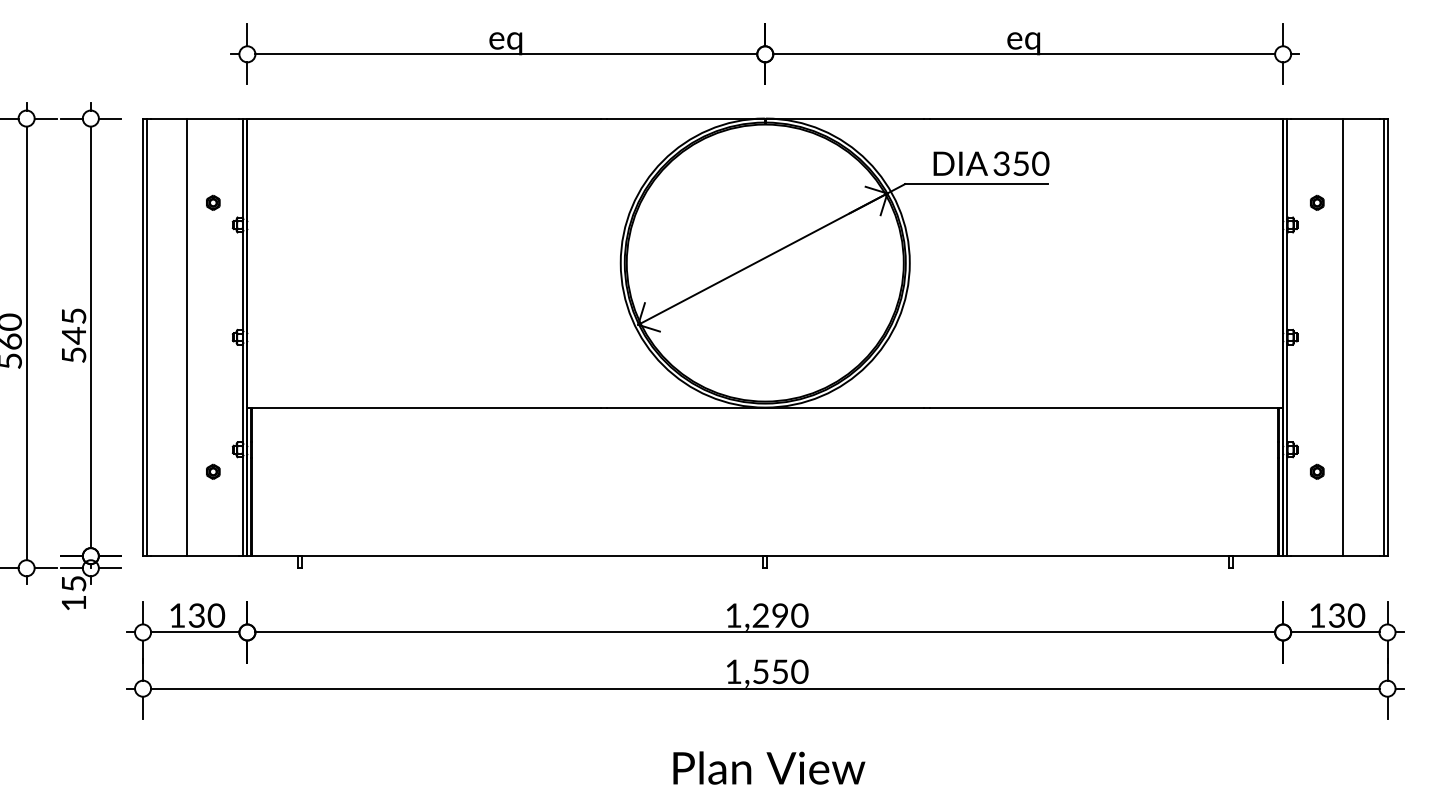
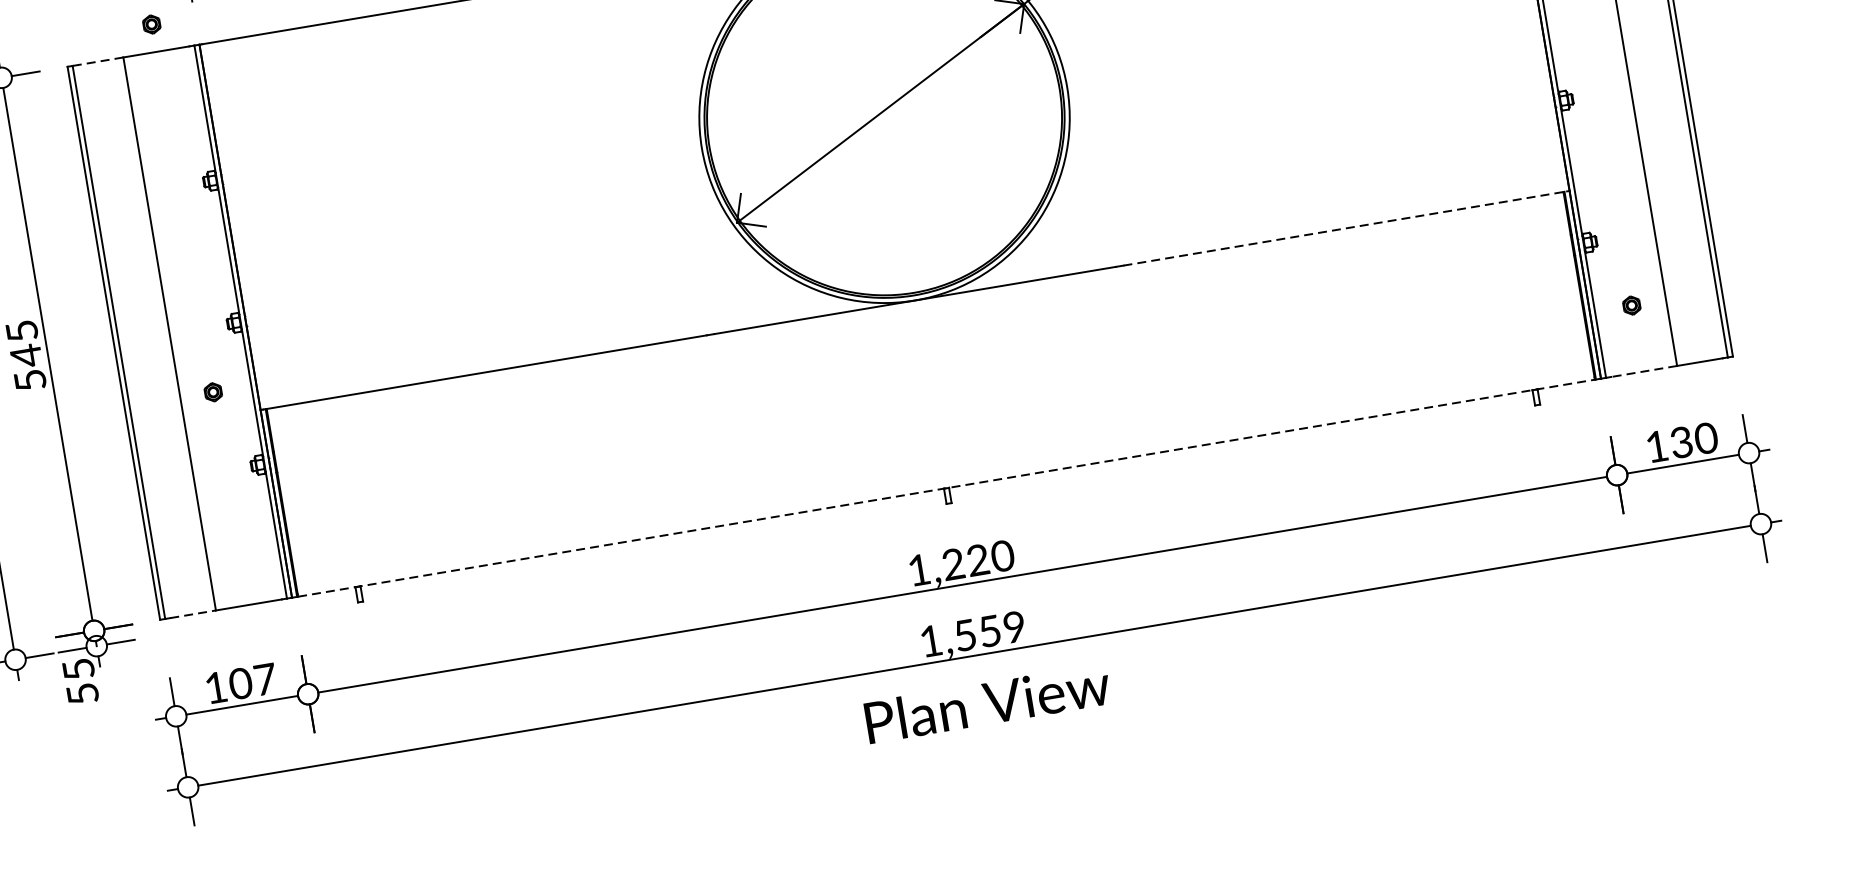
line: (168, 118) -> (99, 61), solid -> dashed
part: (213, 202) -> (151, 24), moved
line: (1105, 407) -> (1345, 228), solid -> dashed
part: (213, 471) -> (213, 391), moved
part: (1317, 471) -> (1632, 305), moved
line: (169, 556) -> (193, 614), solid -> dashed
line: (765, 556) -> (946, 488), solid -> dashed
line: (1316, 556) -> (1643, 372), solid -> dashed
text: (74, 602) -> (83, 692), 15 -> 55
text: (206, 615) -> (252, 681), 130 -> 107
text: (780, 615) -> (978, 560), 1,290 -> 1,220
text: (799, 671) -> (1014, 626), 1,550 -> 1,559
text: (769, 767) -> (987, 702), moved

